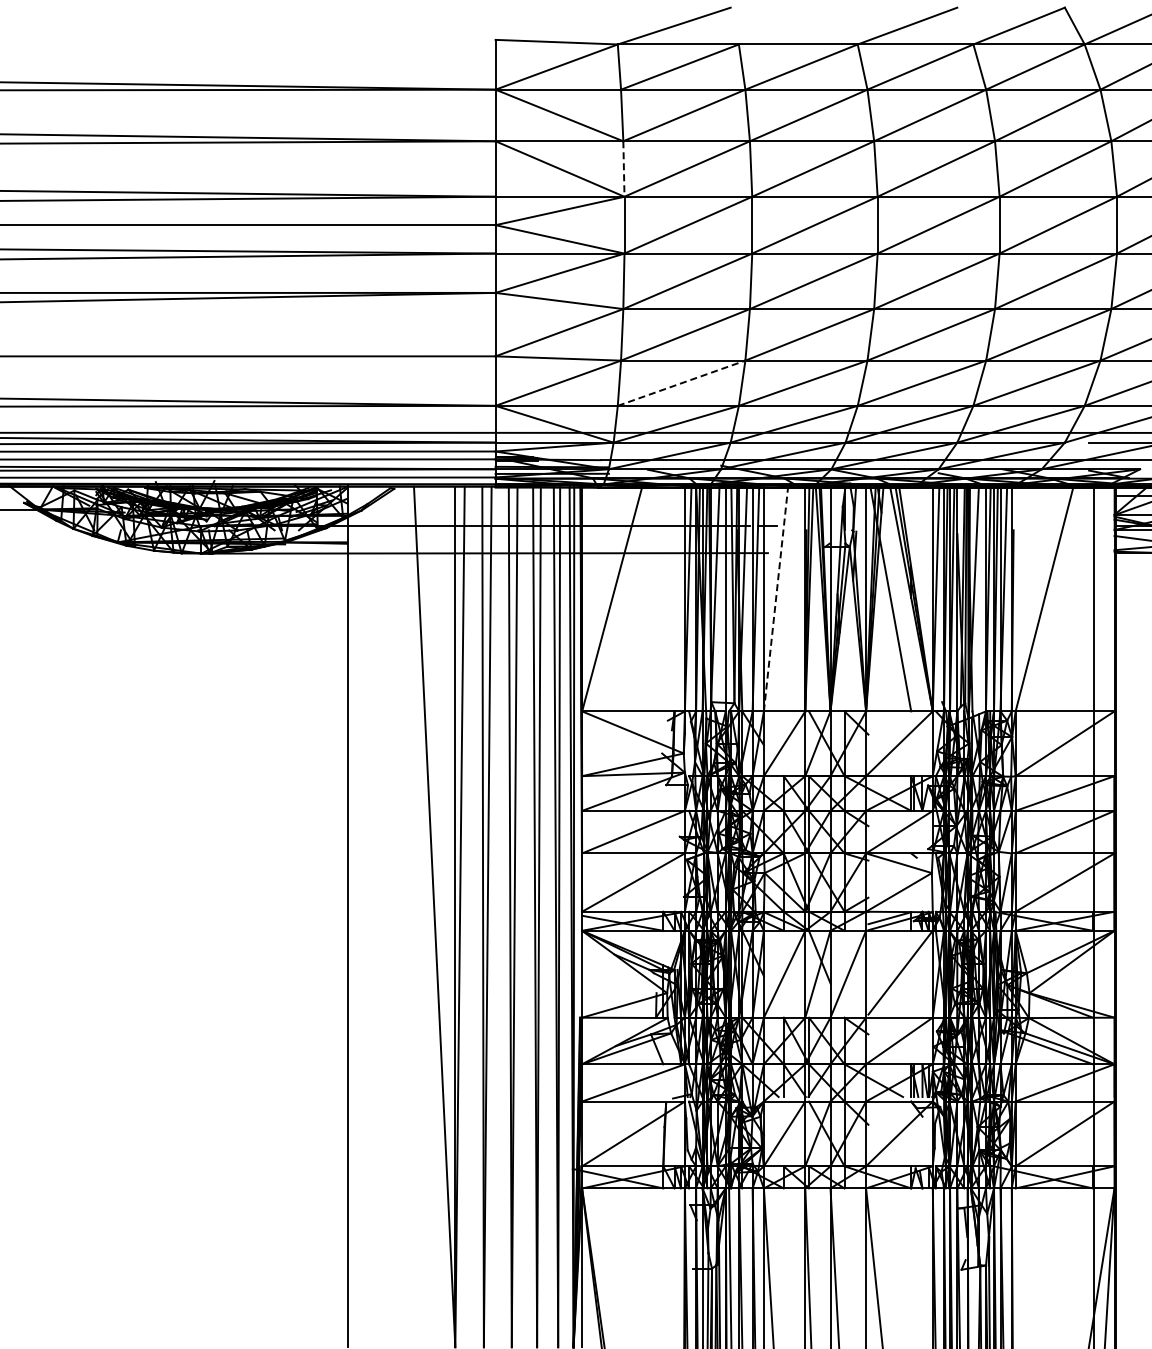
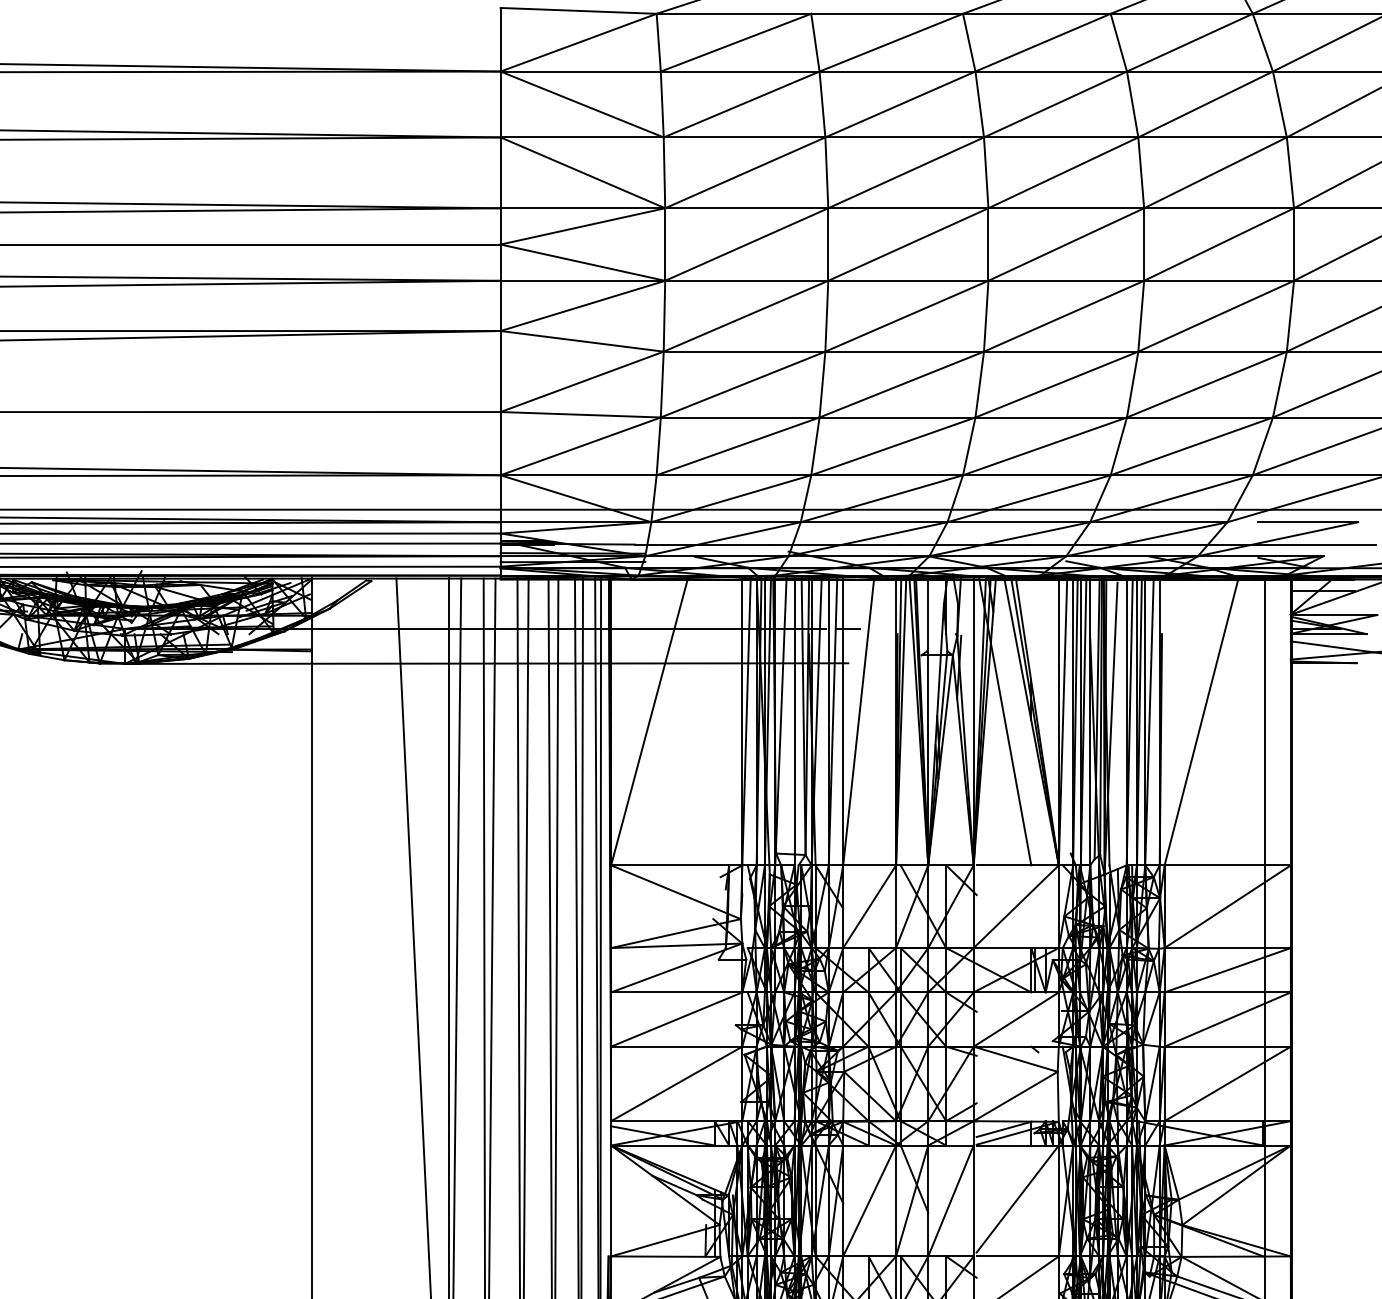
line: (623, 169) -> (663, 173), dashed -> solid
line: (681, 383) -> (737, 446), dashed -> solid
line: (776, 598) -> (859, 721), dashed -> solid

